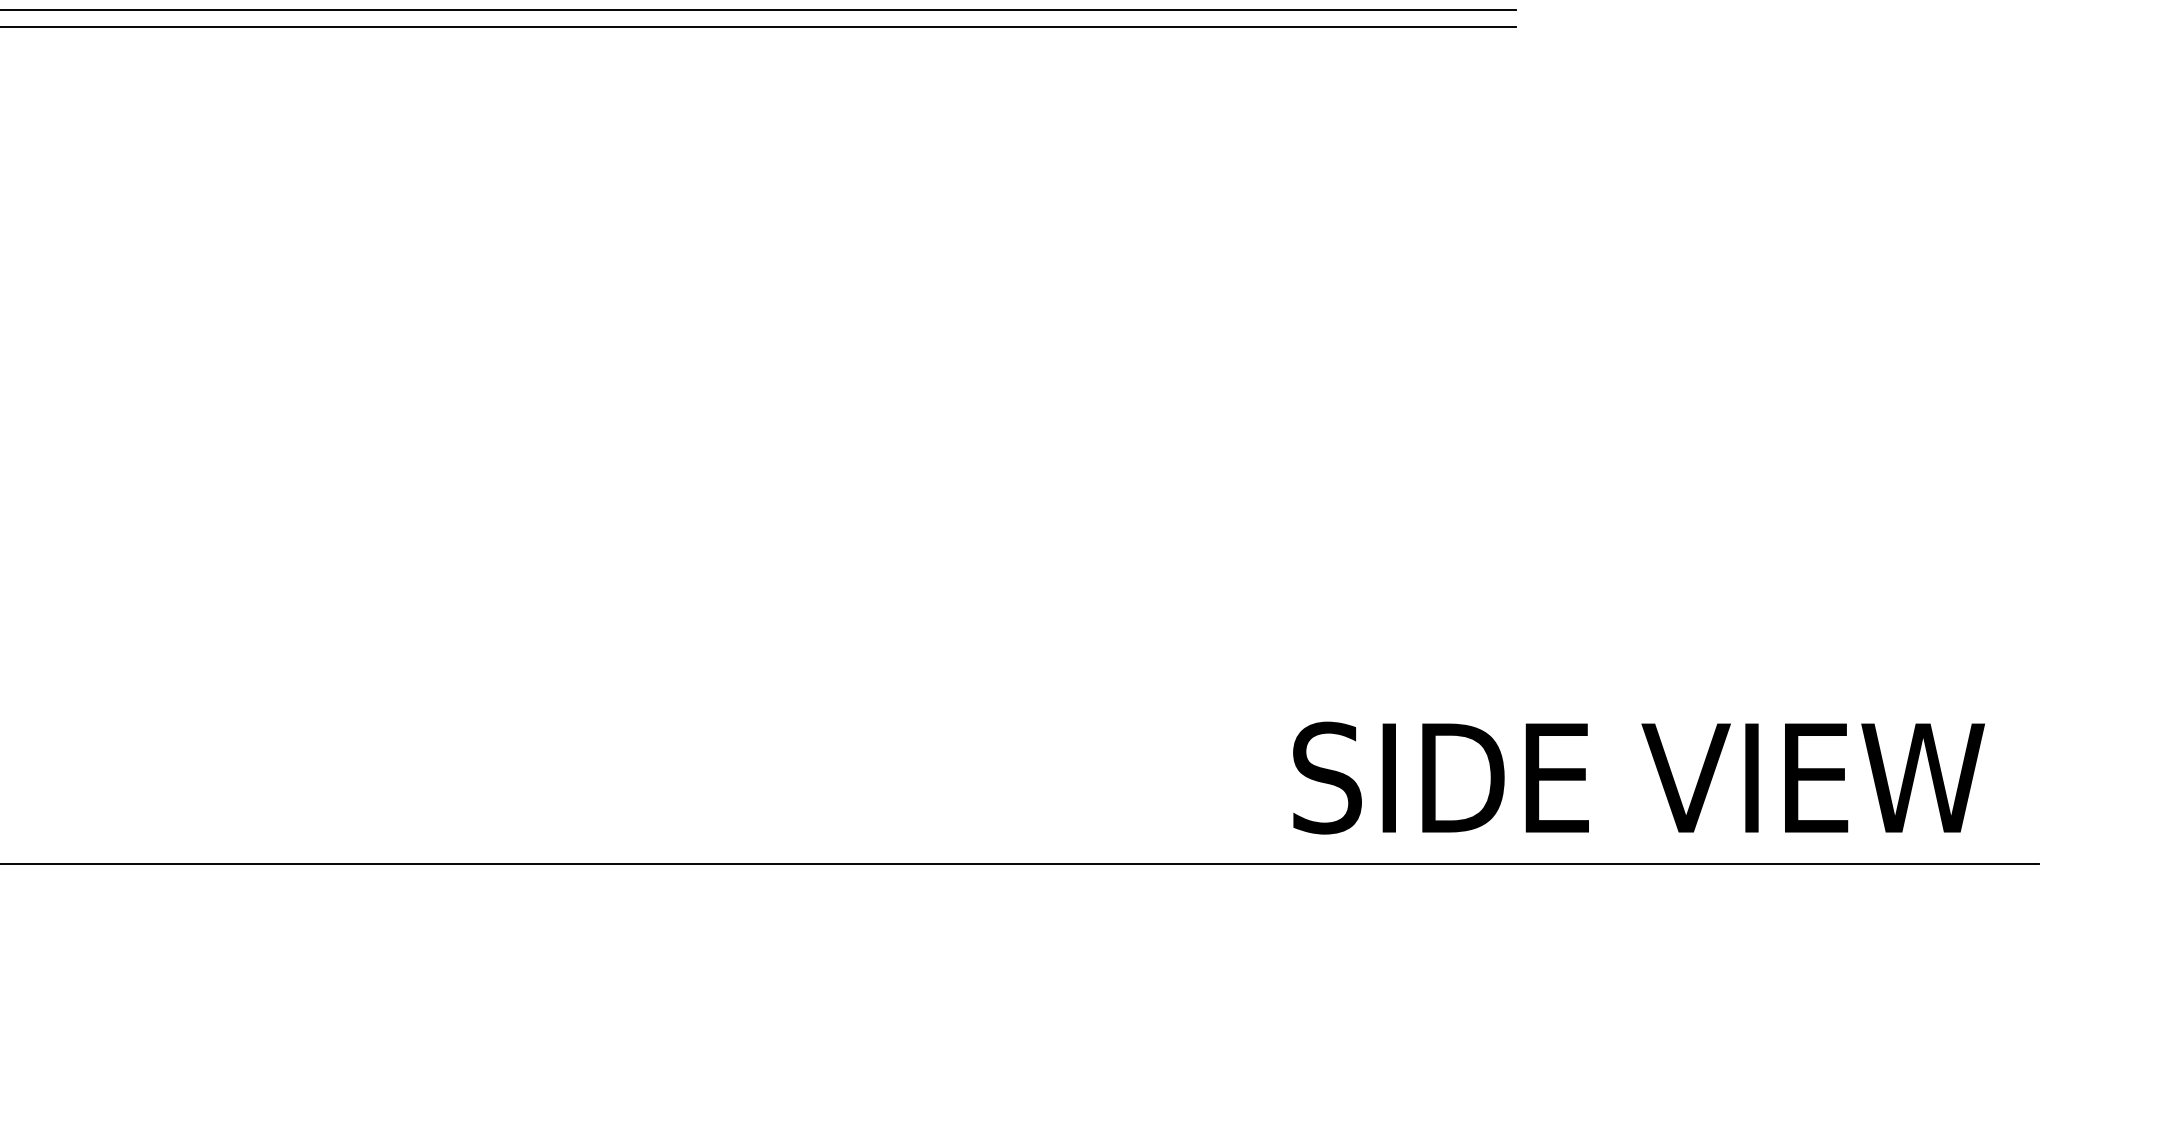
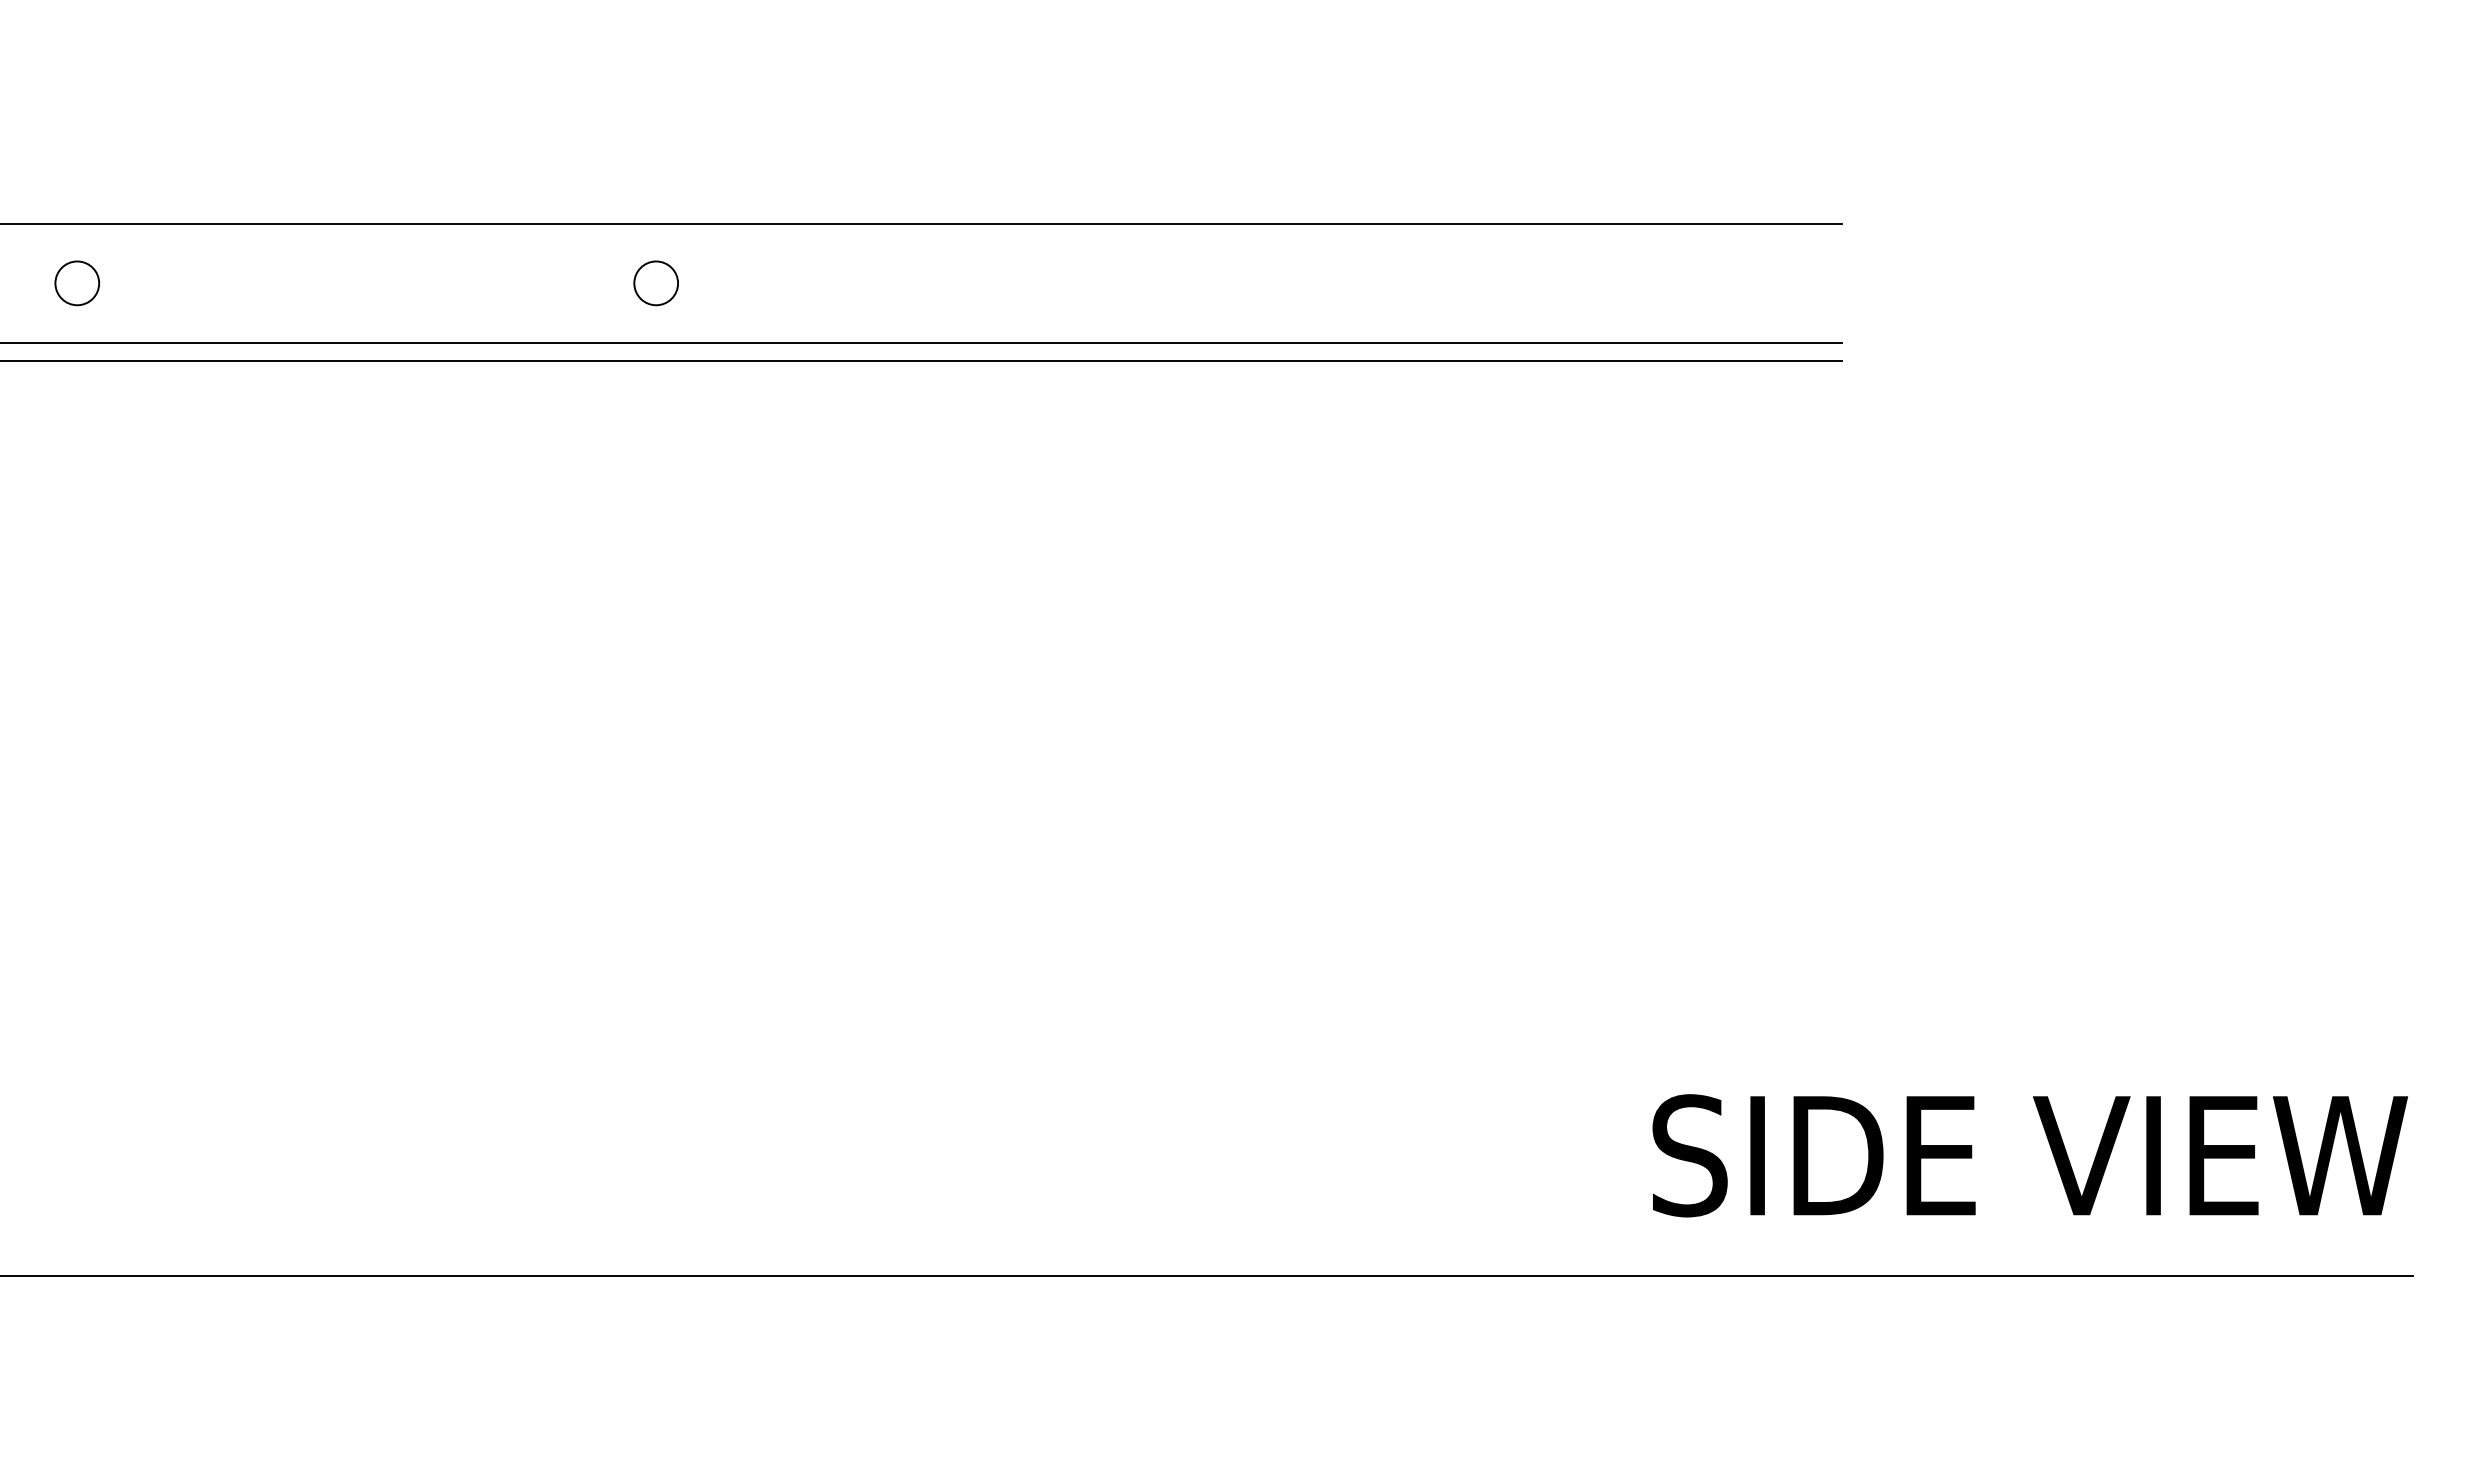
text: (1639, 777) -> (2030, 1155), moved

